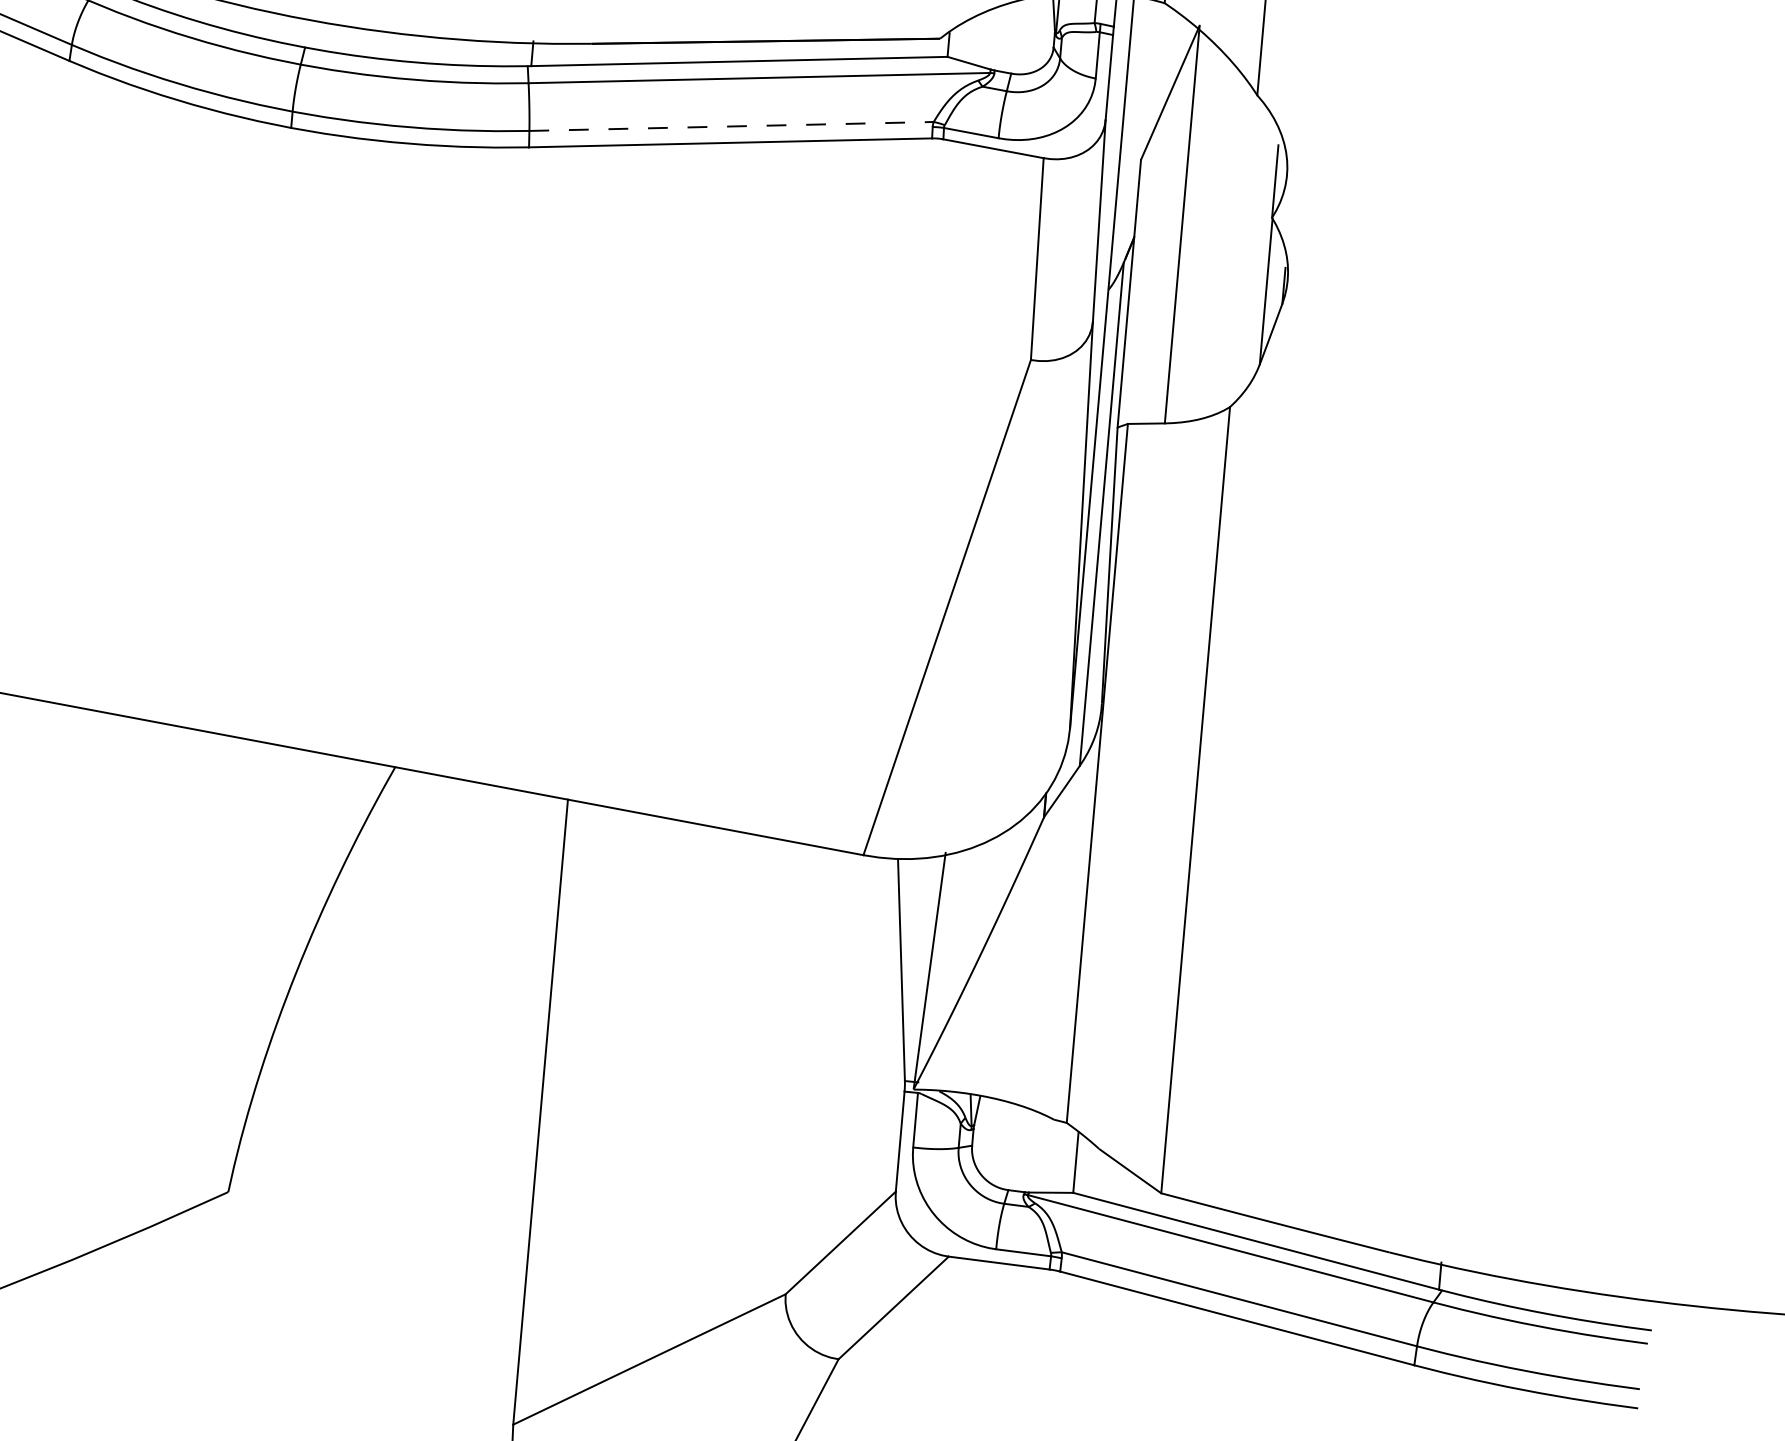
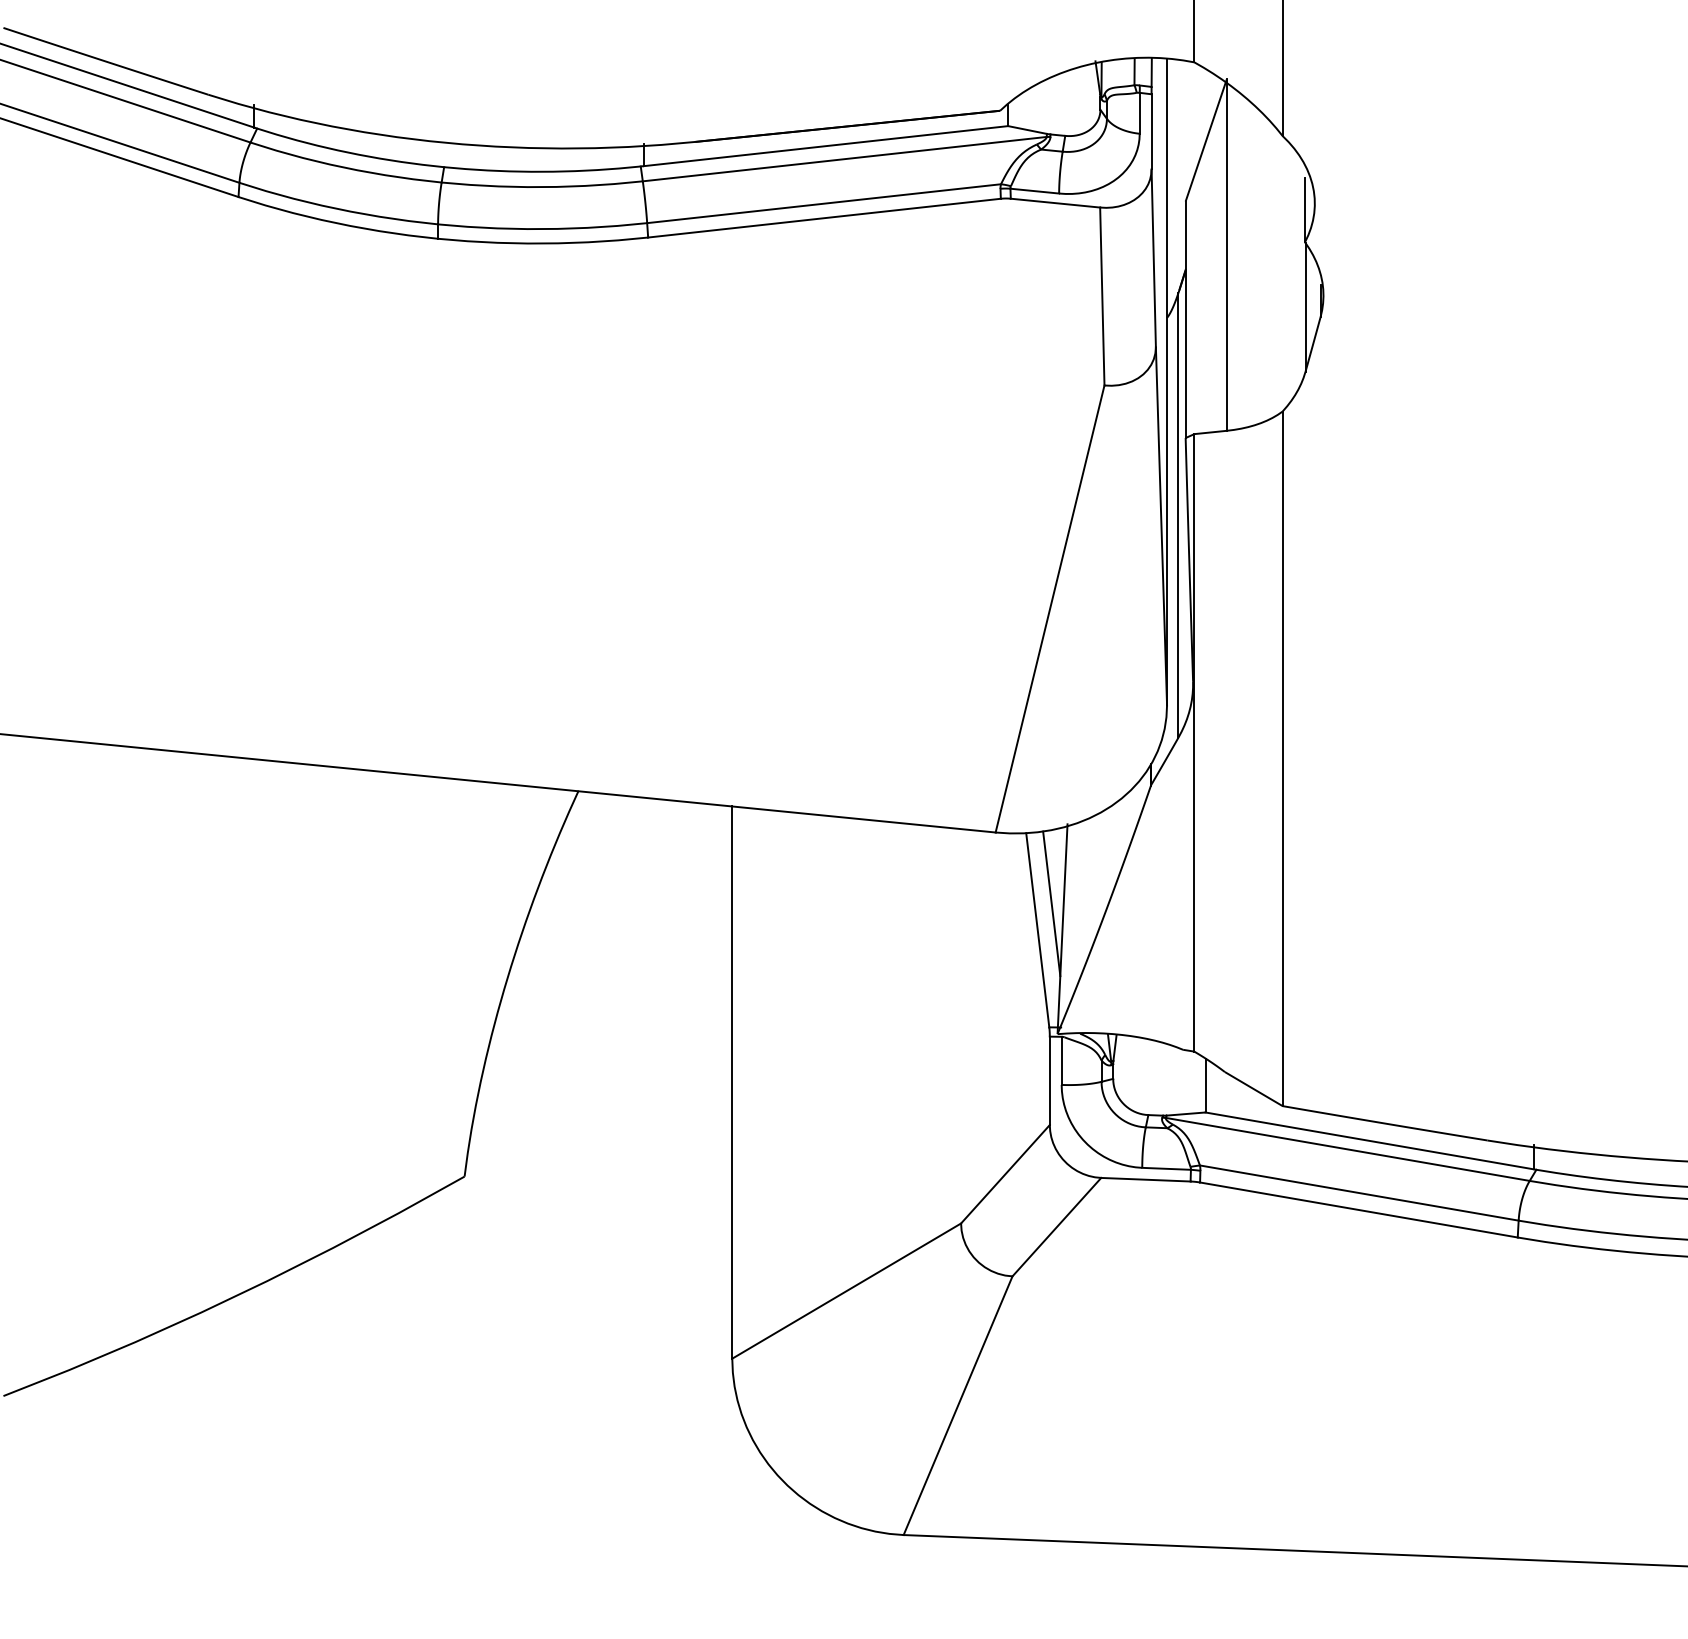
line: (732, 126) -> (824, 203), dashed -> solid
line: (919, 941) -> (1051, 903), added

